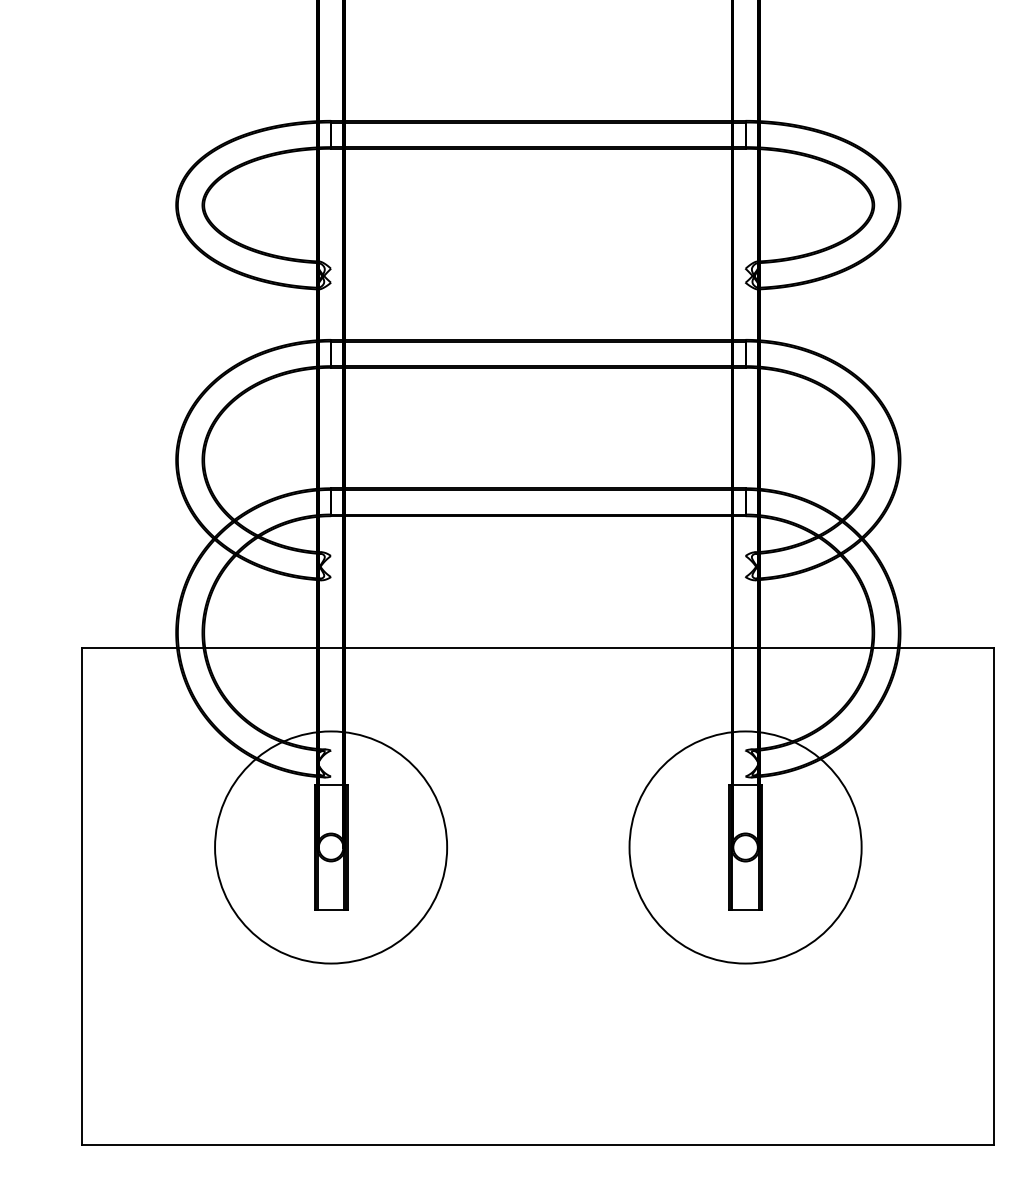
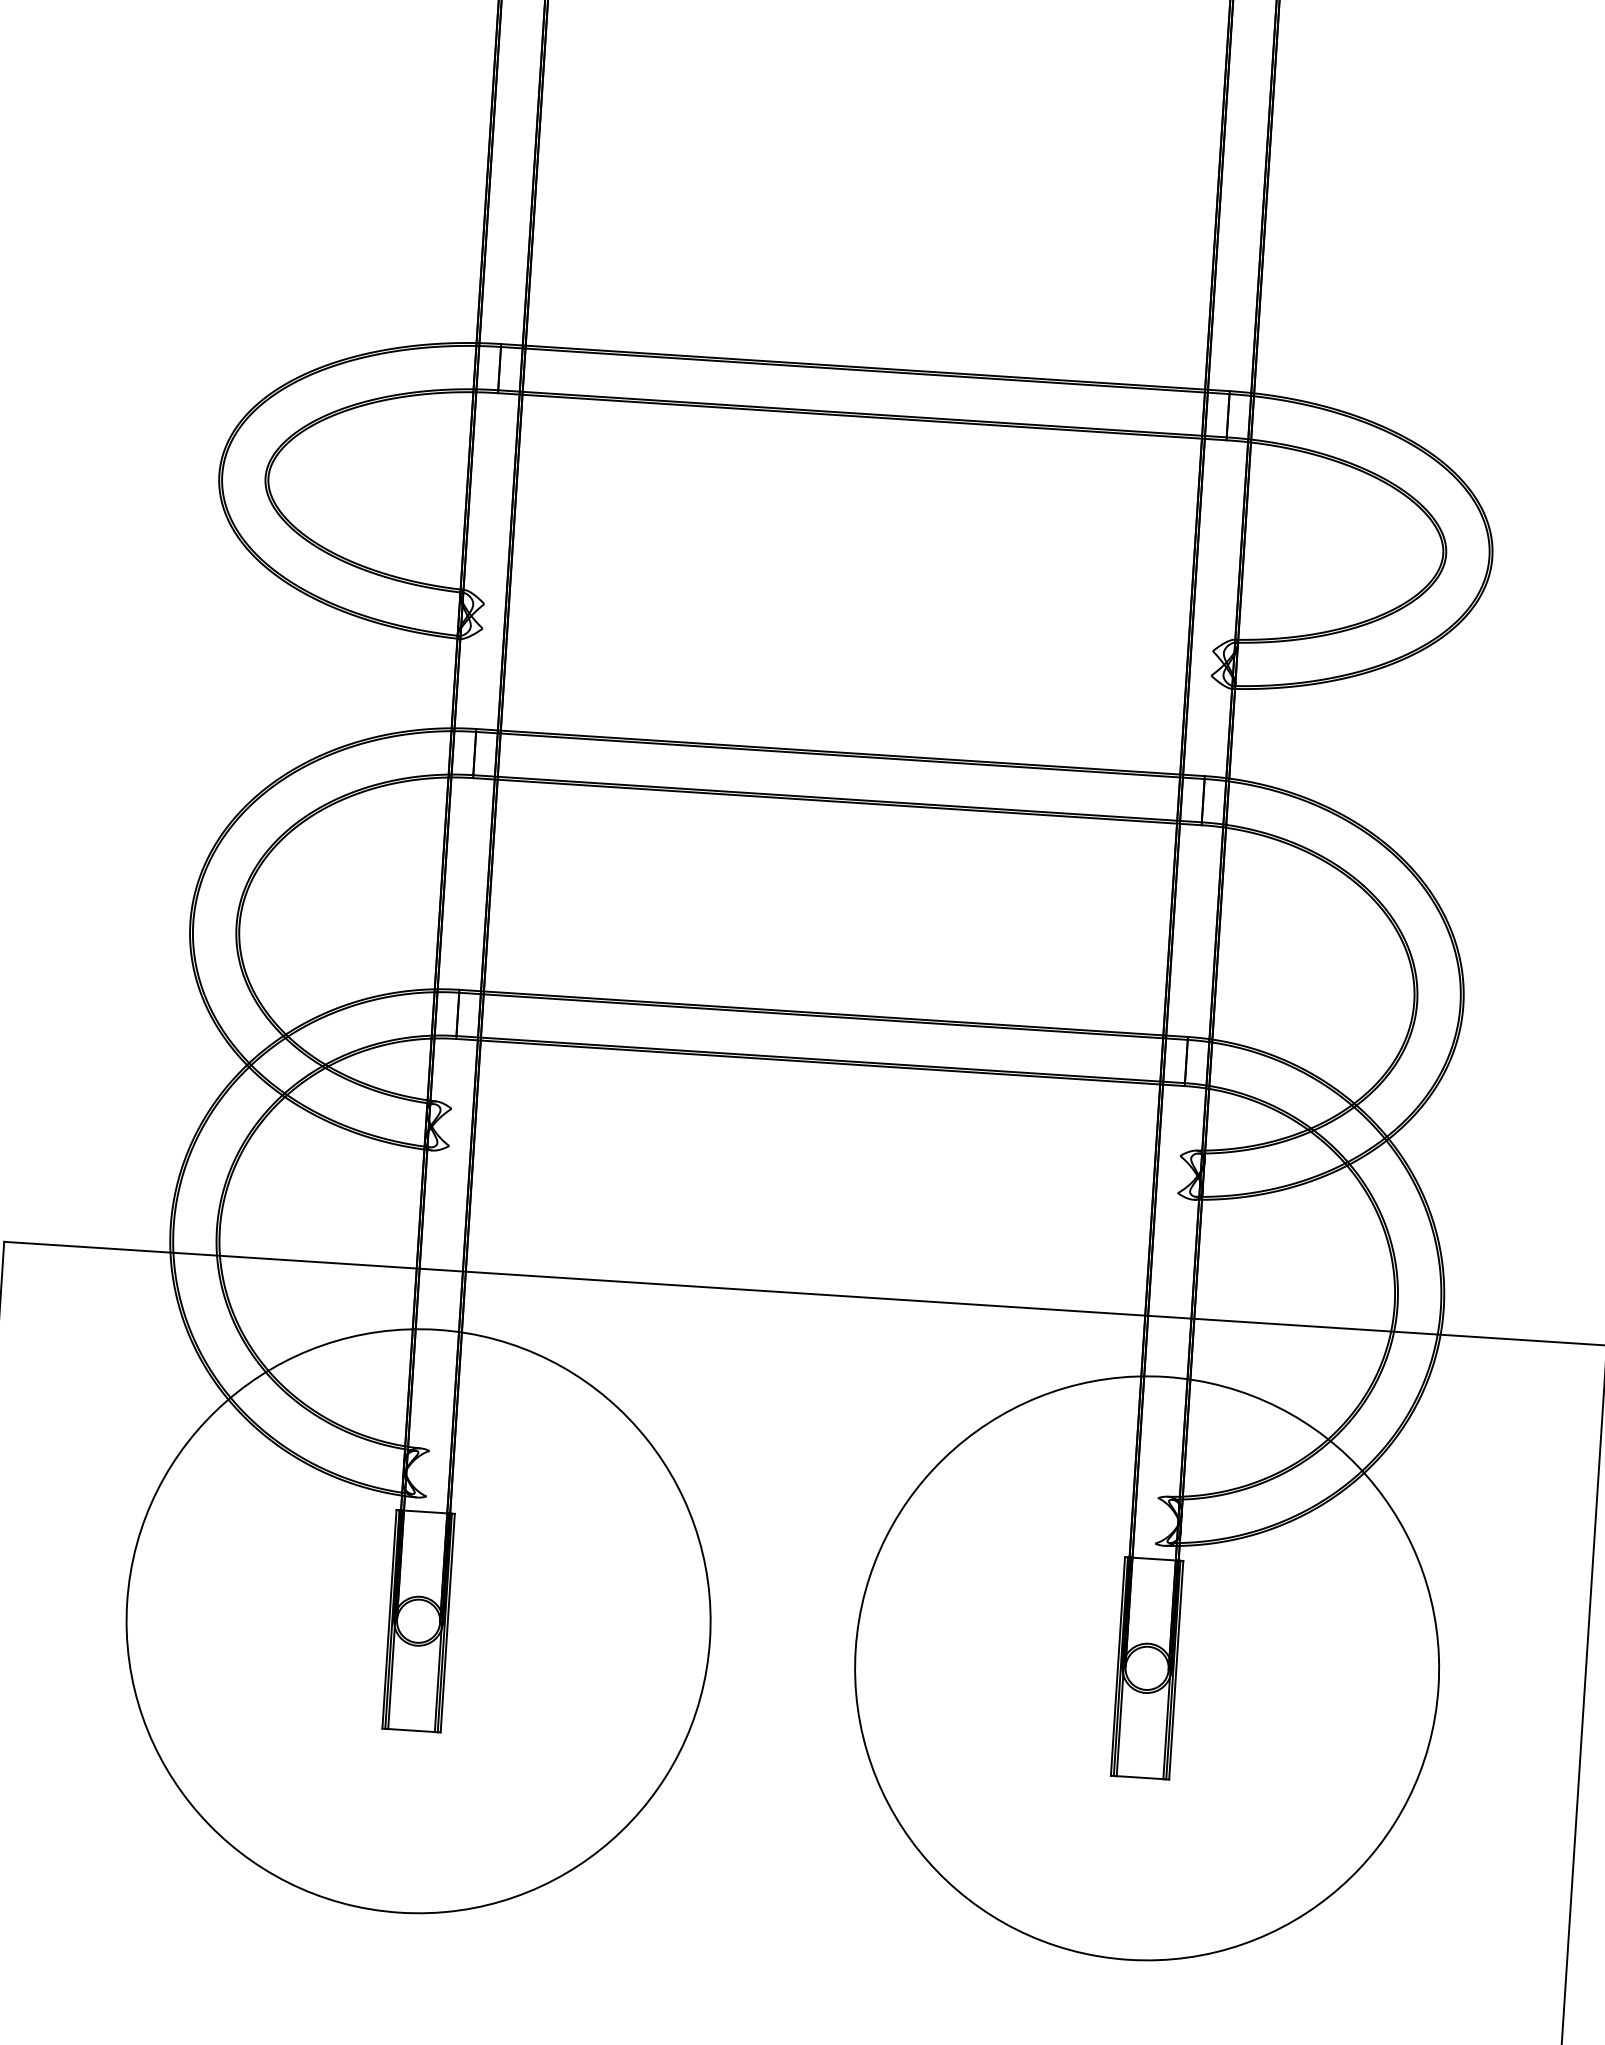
circle: (330, 847) -> (417, 1621), size x1.43
circle: (745, 847) -> (1146, 1668), size x1.43

